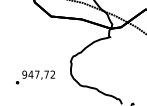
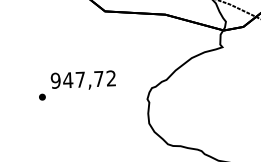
text: (35, 77) -> (77, 85), moved

